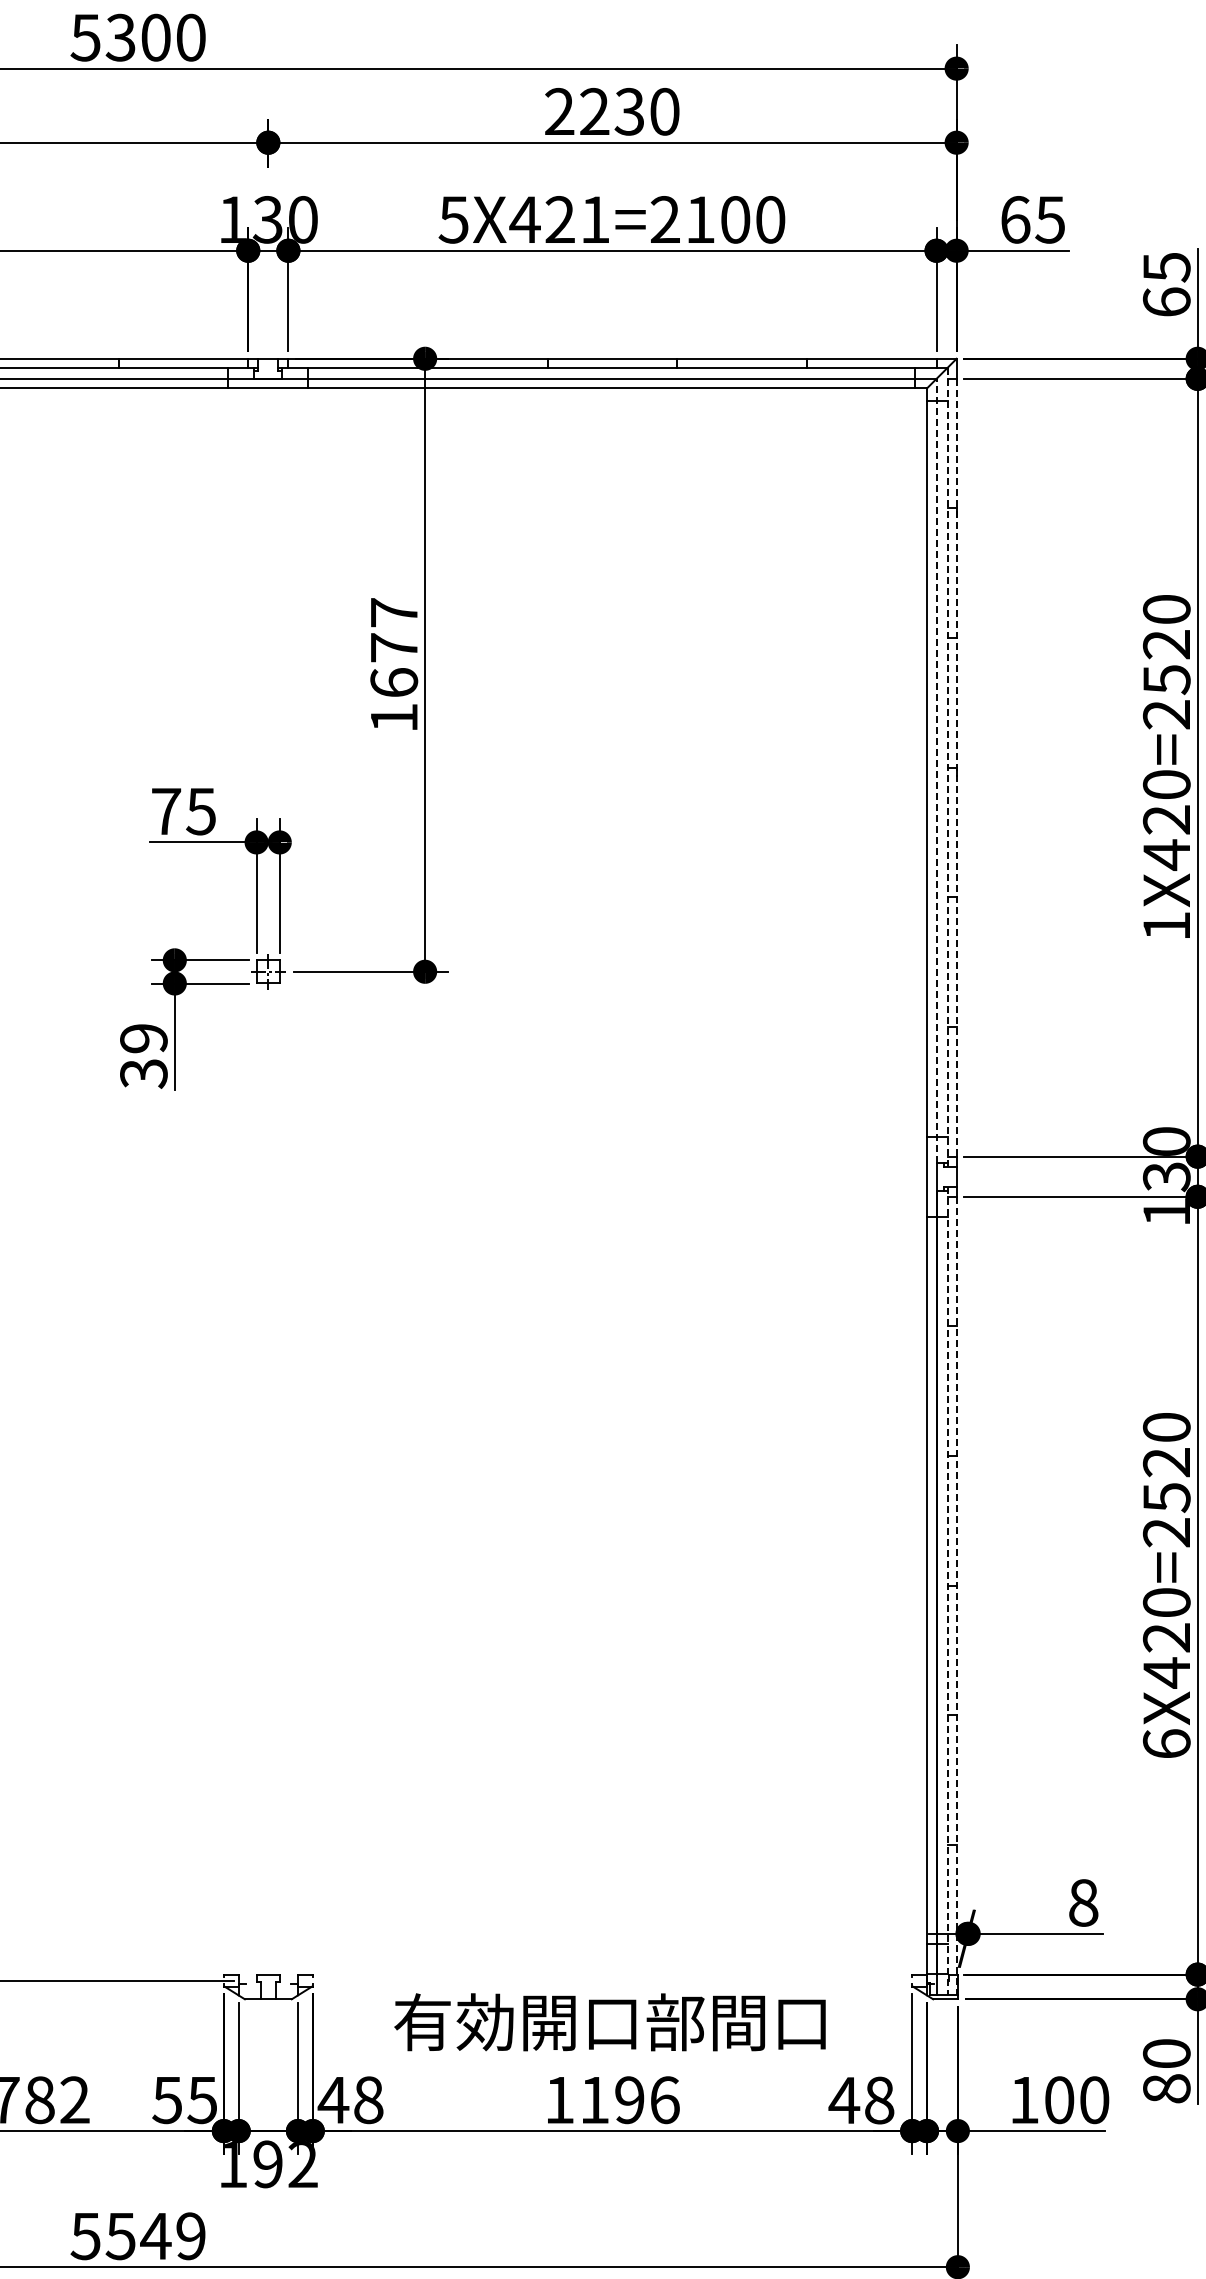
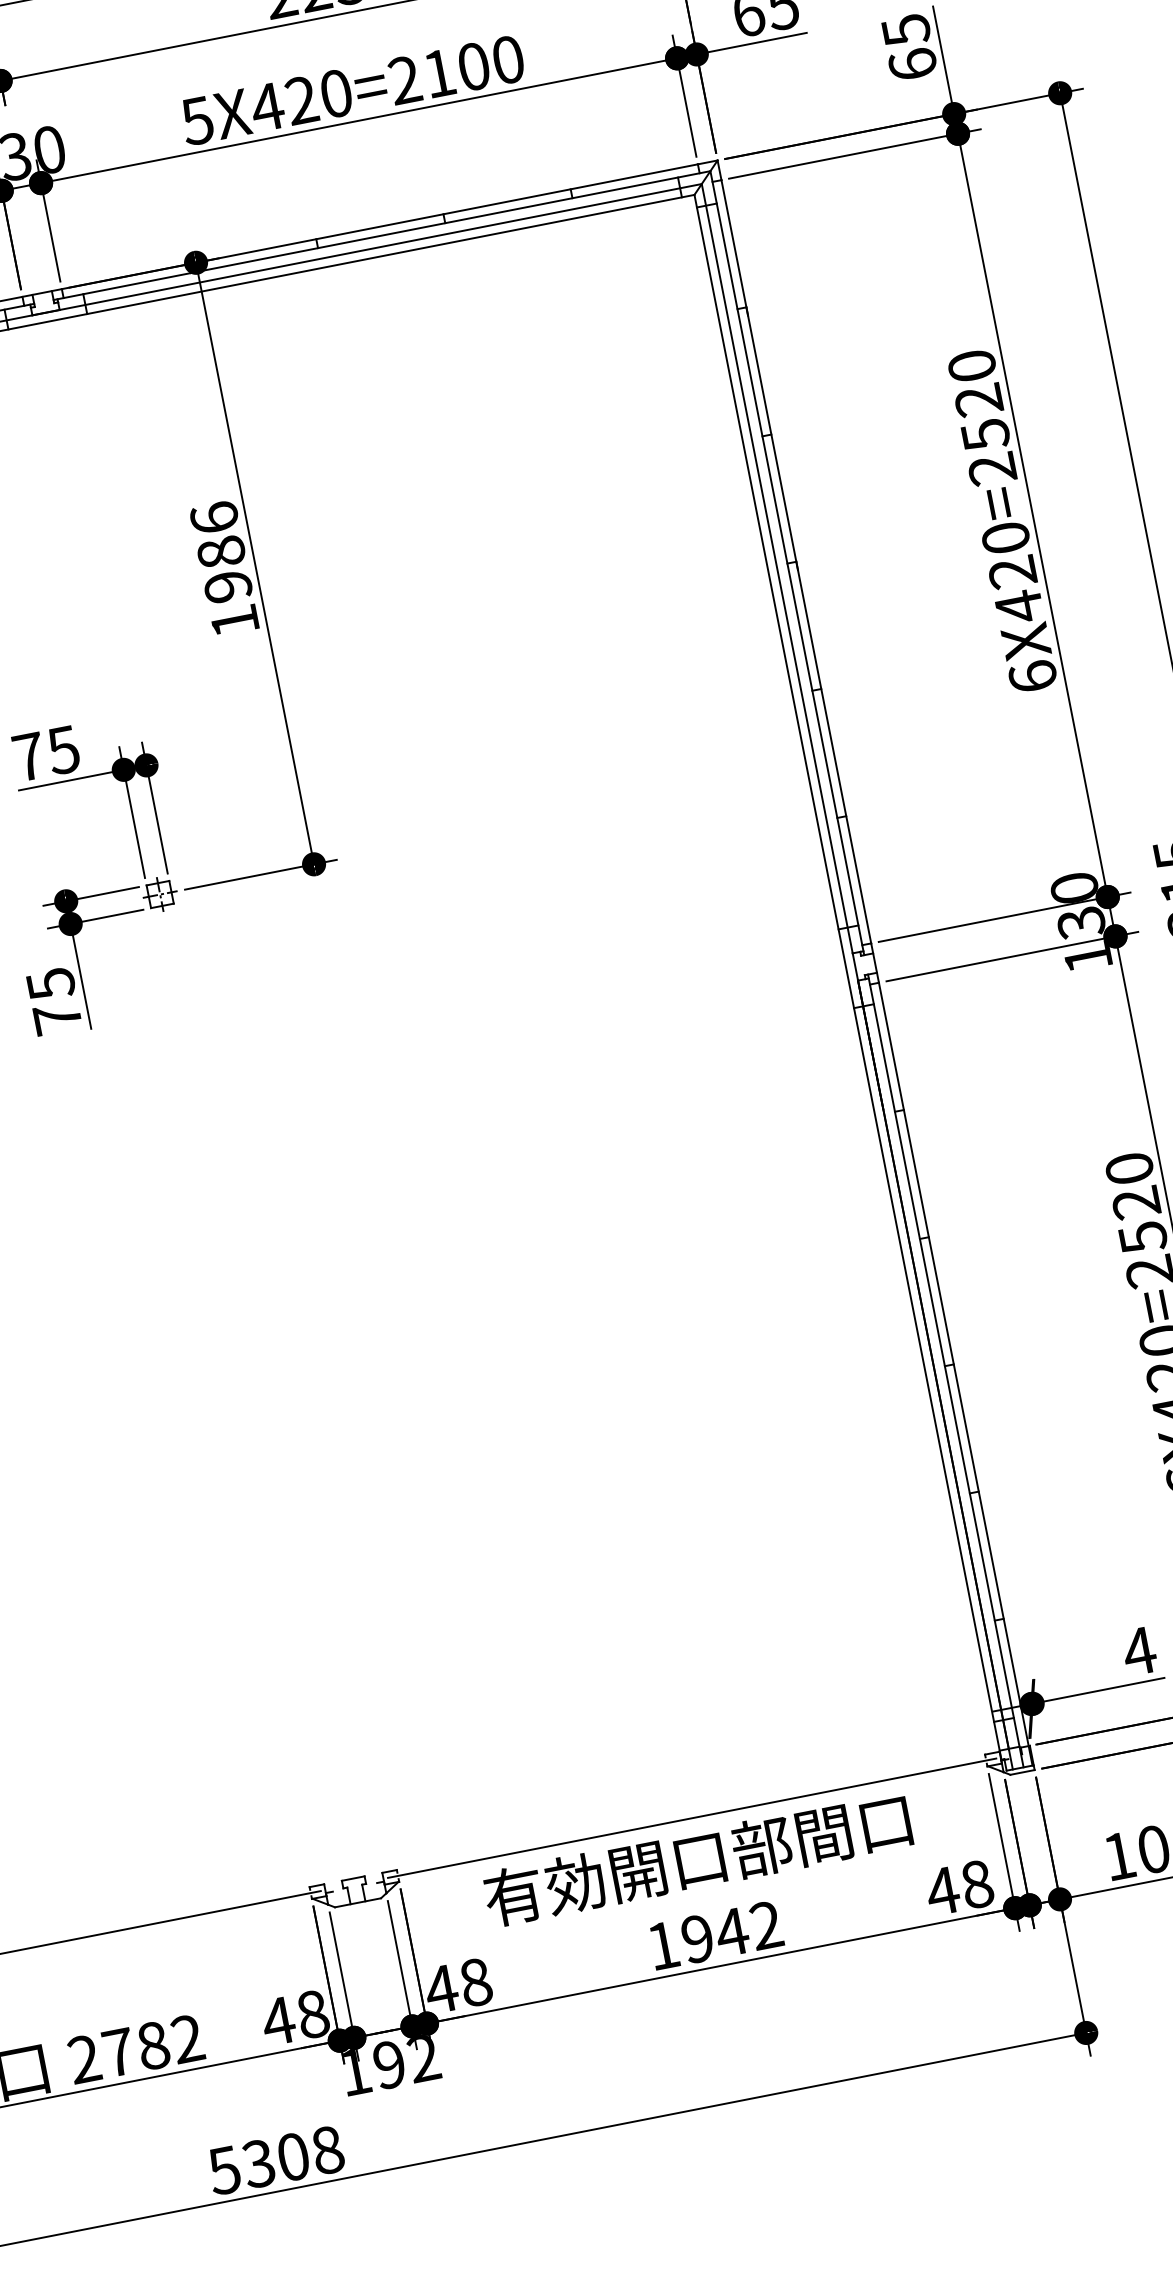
text: (595, 219) -> (336, 93), 5X421=2100 -> 5X420=2100
text: (394, 647) -> (221, 552), 1677 -> 1986
line: (947, 767) -> (787, 563), dashed -> solid
line: (956, 767) -> (796, 561), dashed -> solid
line: (936, 770) -> (777, 568), dashed -> solid
text: (1166, 925) -> (1032, 676), 1X420=2520 -> 6X420=2520
text: (143, 1056) -> (54, 1001), 39 -> 75
line: (947, 1590) -> (945, 1370), dashed -> solid
line: (956, 1595) -> (955, 1374), dashed -> solid
text: (1083, 1902) -> (1139, 1650), 8 -> 4
line: (612, 1980) -> (692, 1818), added
text: (184, 2100) -> (295, 2018), 55 -> 48
text: (629, 2100) -> (731, 1932), 1196 -> 1942
text: (155, 2236) -> (292, 2157), 5549 -> 5308

